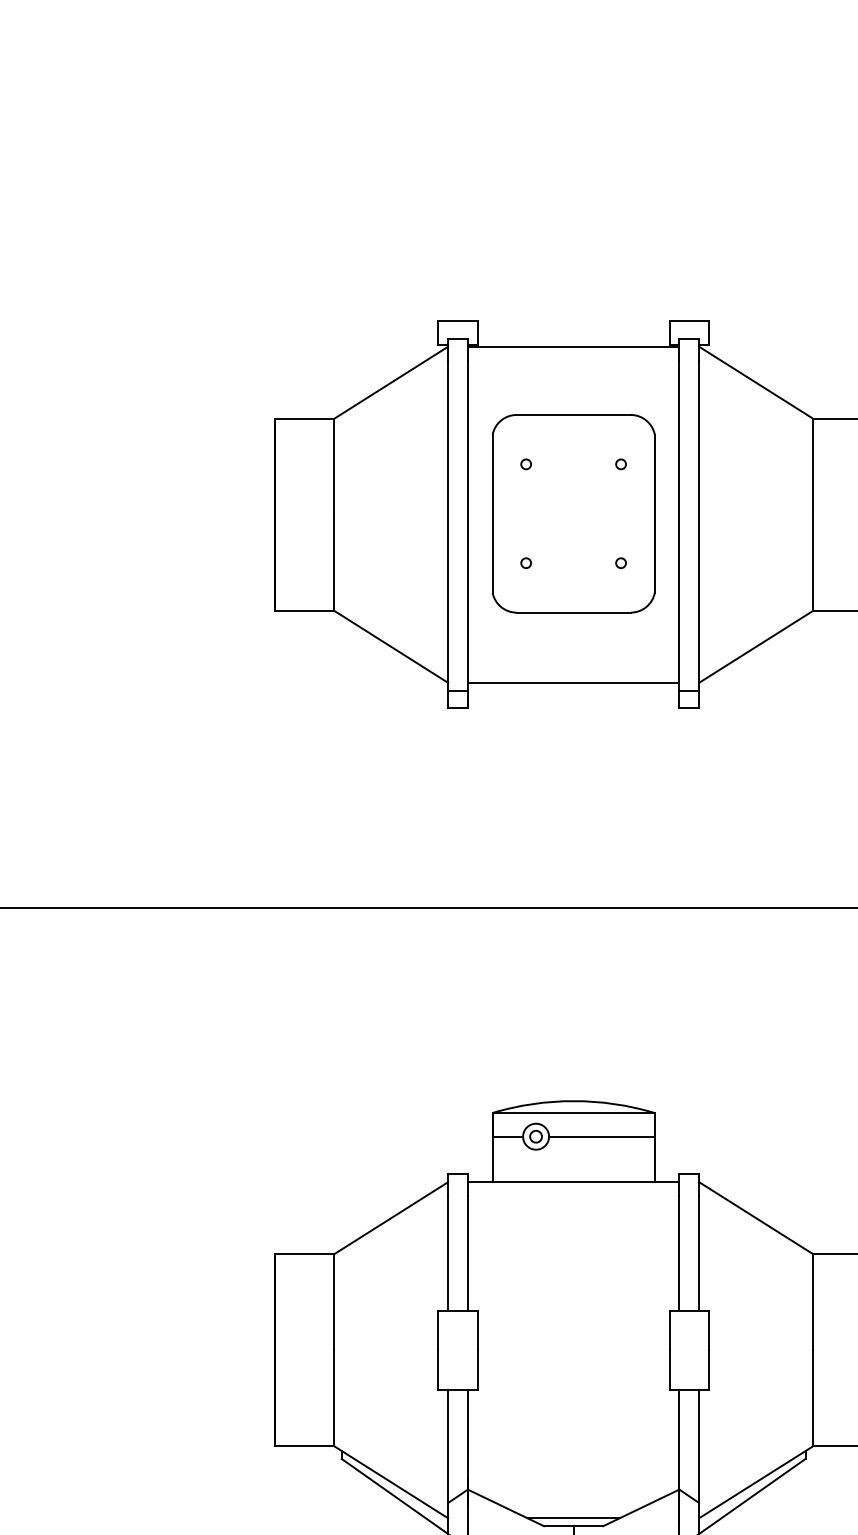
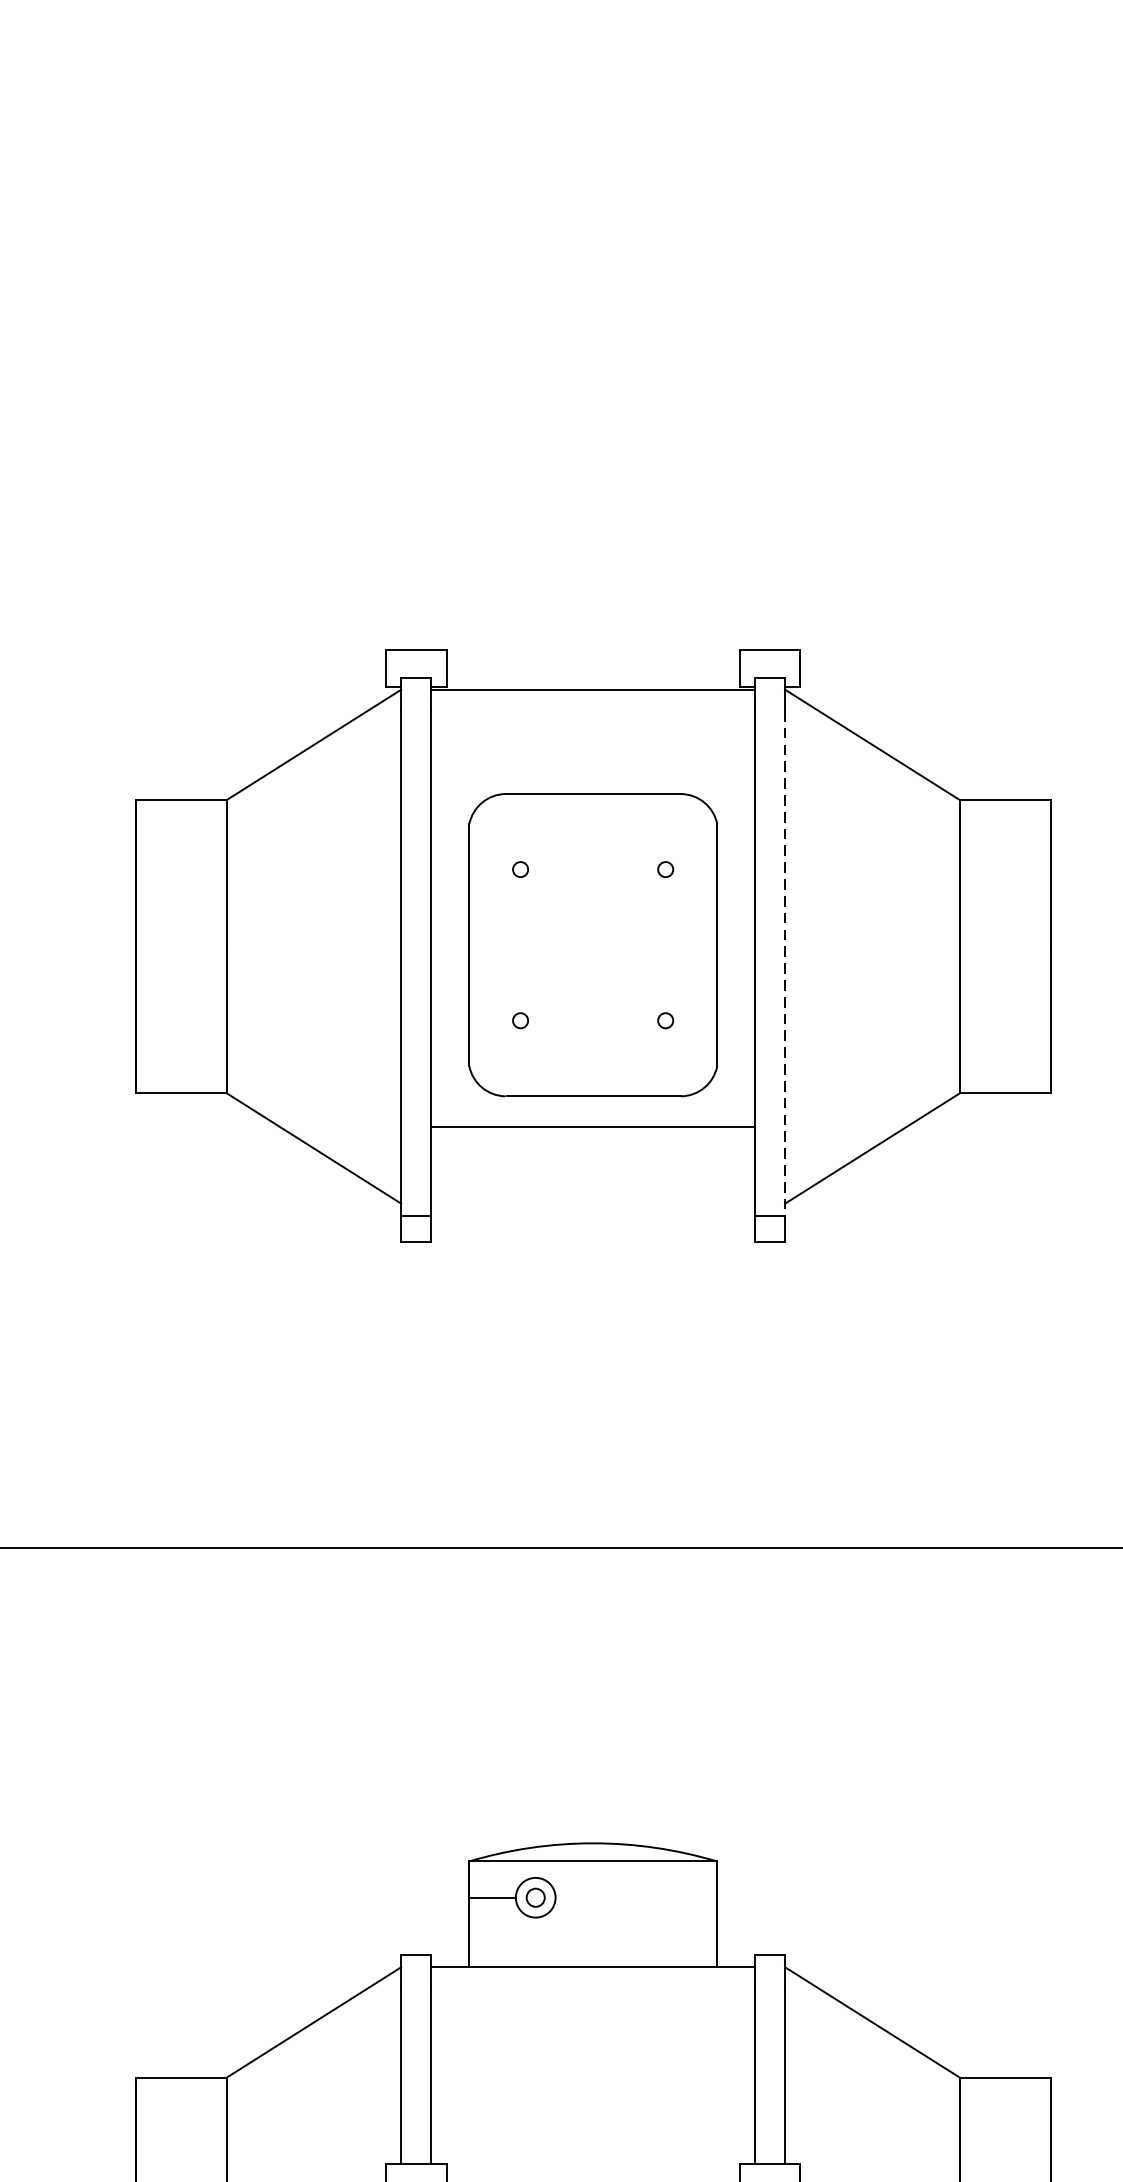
line: (699, 526) -> (785, 964), solid -> dashed
line: (573, 682) -> (592, 1126), moved
line: (601, 1136) -> (635, 1897), removed

